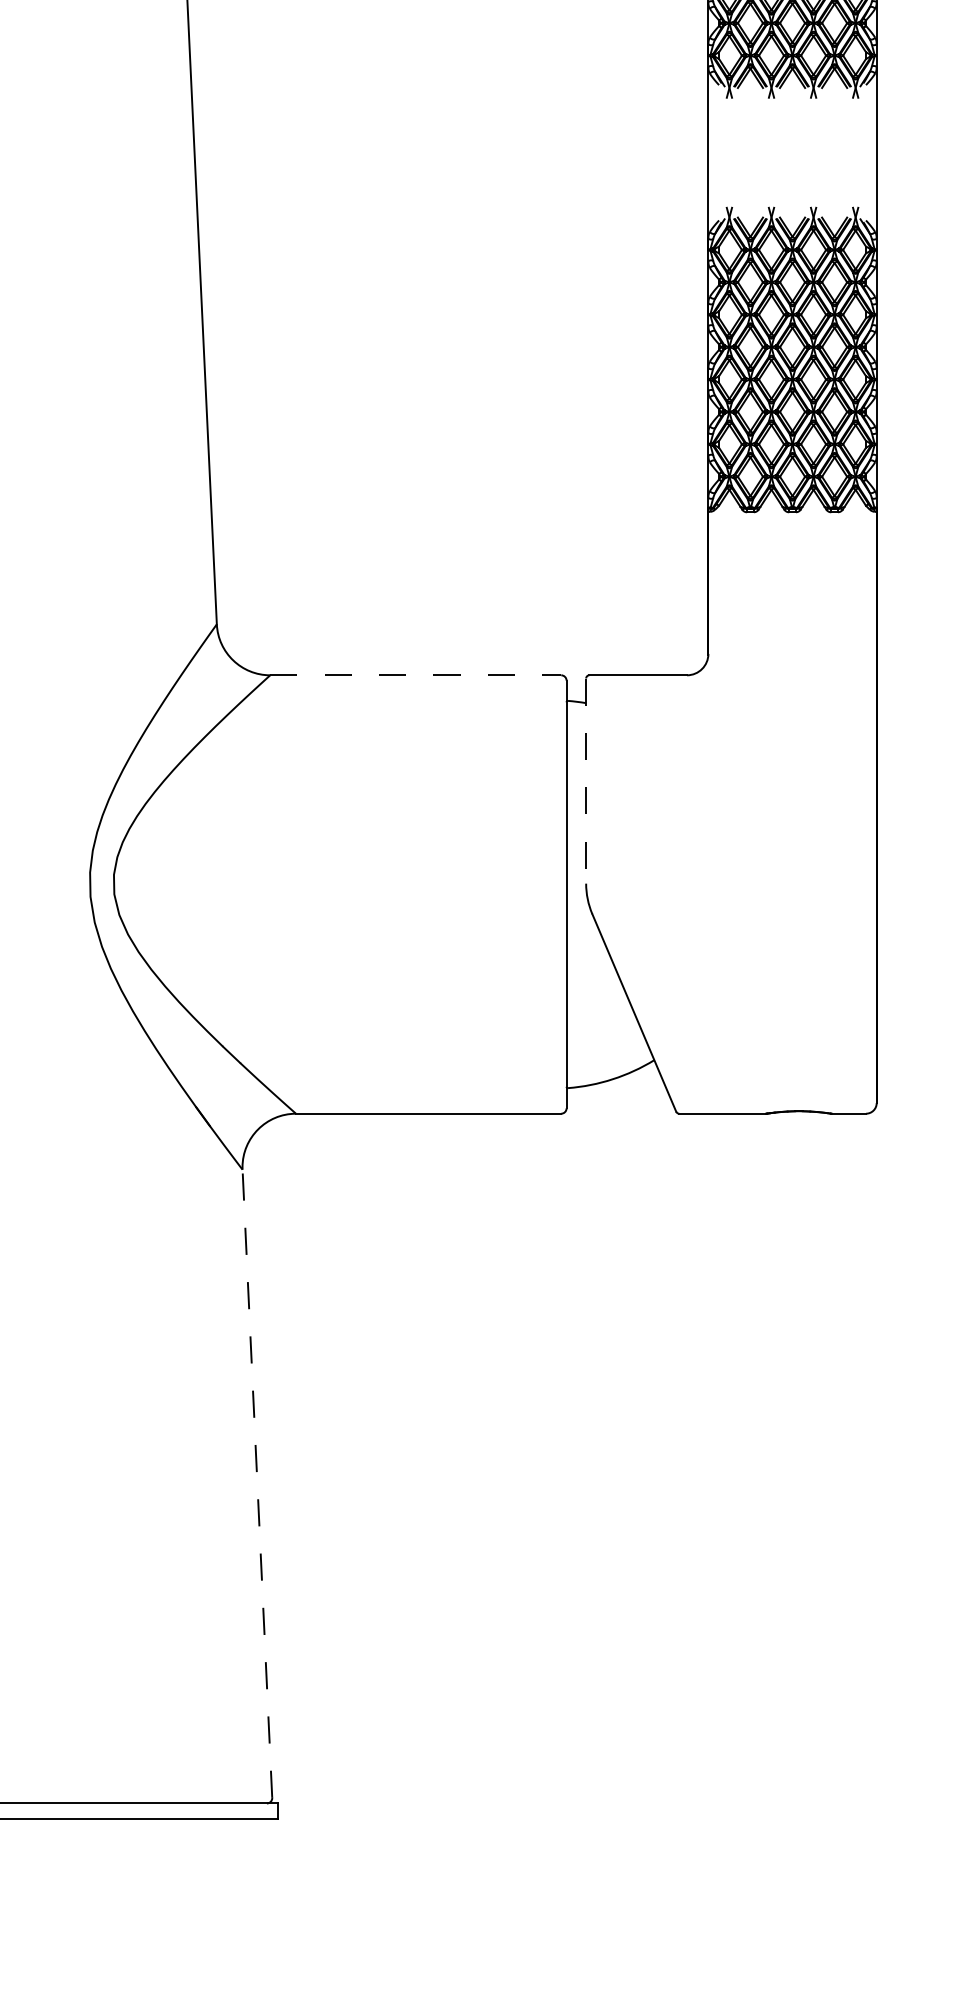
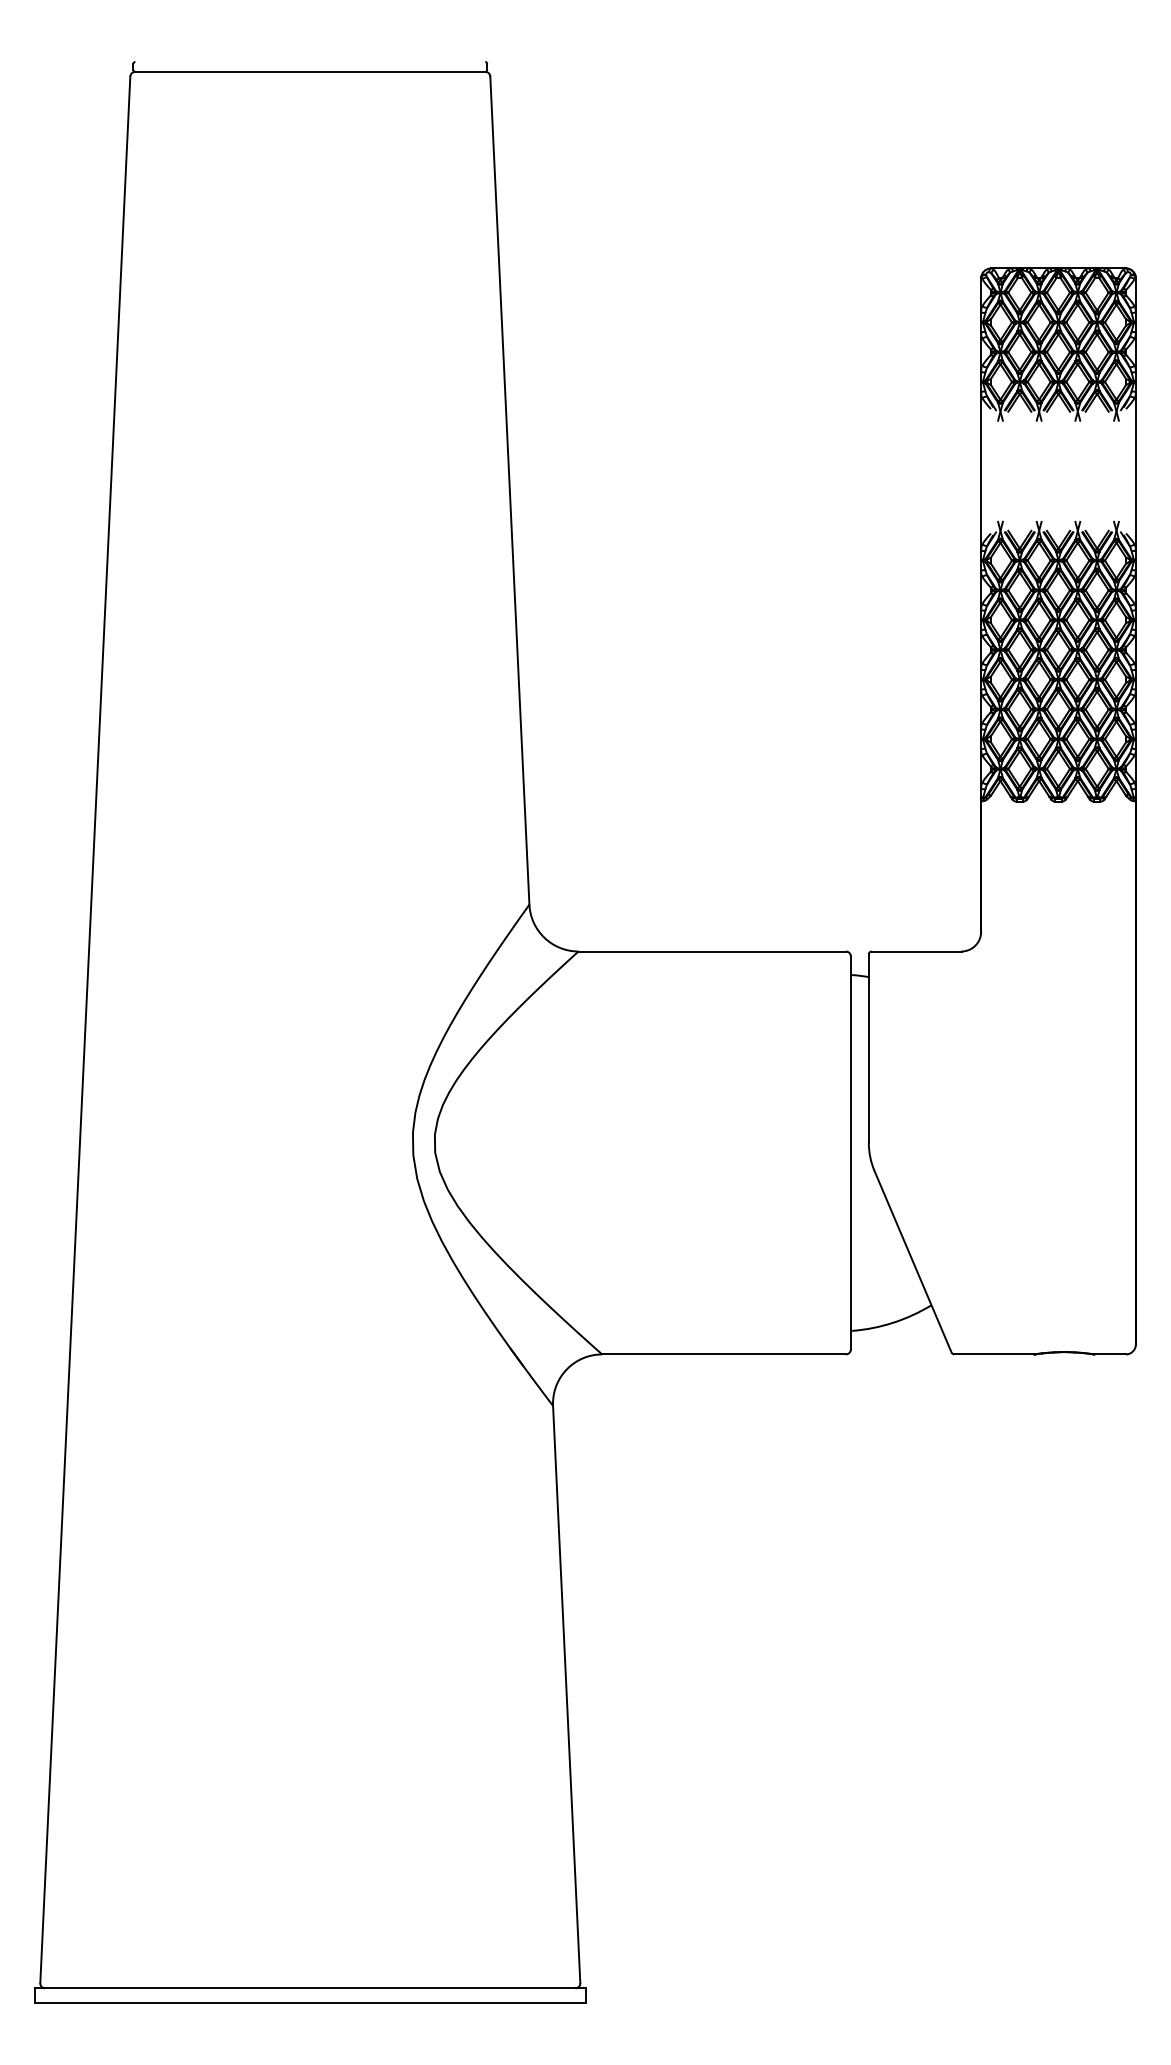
line: (416, 675) -> (712, 951), dashed -> solid
line: (585, 781) -> (868, 1049), dashed -> solid
line: (257, 1483) -> (566, 1694), dashed -> solid

